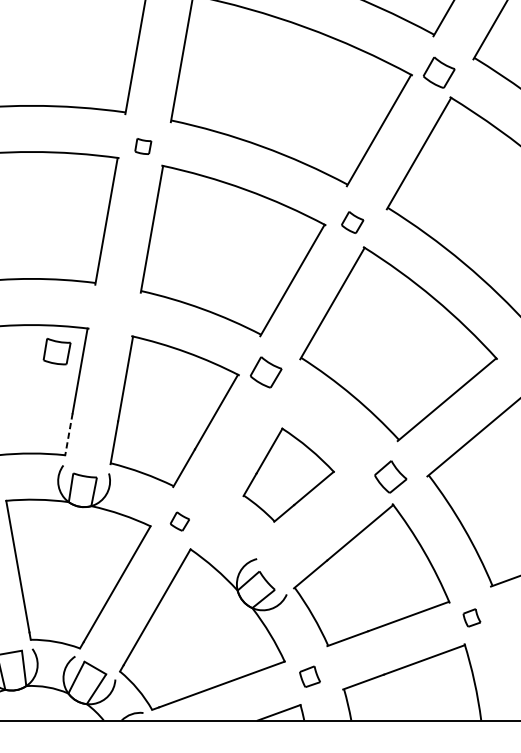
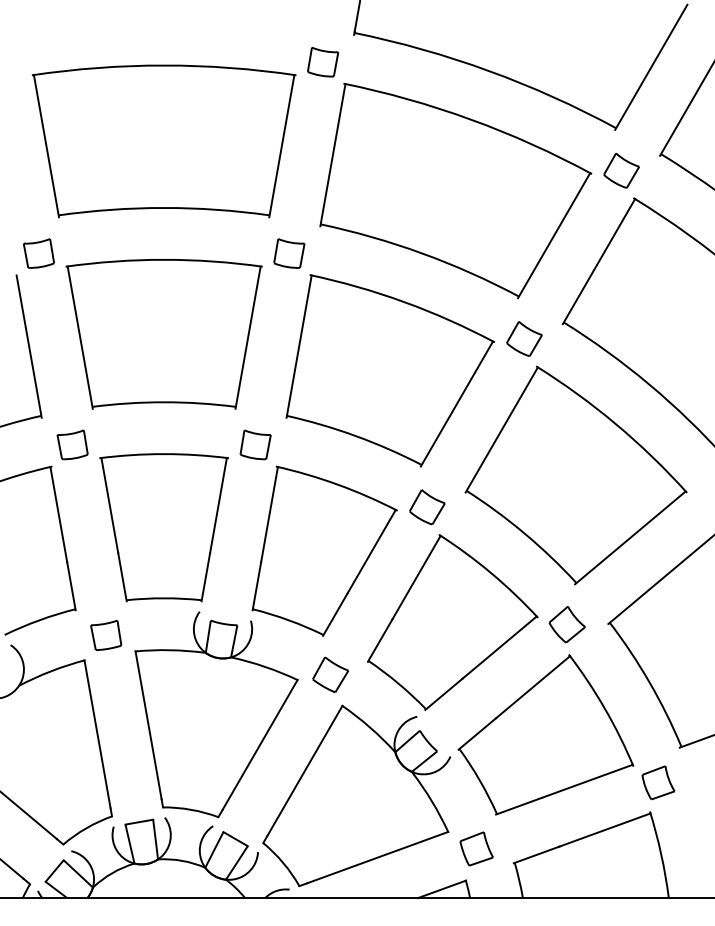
part: (143, 146) -> (289, 253), size x1.67
part: (352, 222) -> (524, 338), size x1.43
part: (56, 351) -> (255, 444), moved
line: (68, 434) -> (205, 577), dashed -> solid
part: (288, 475) -> (452, 622), size x1.67
part: (179, 521) -> (330, 674), size x1.67
part: (472, 617) -> (658, 782), size x1.67
part: (309, 676) -> (476, 848), size x1.43

